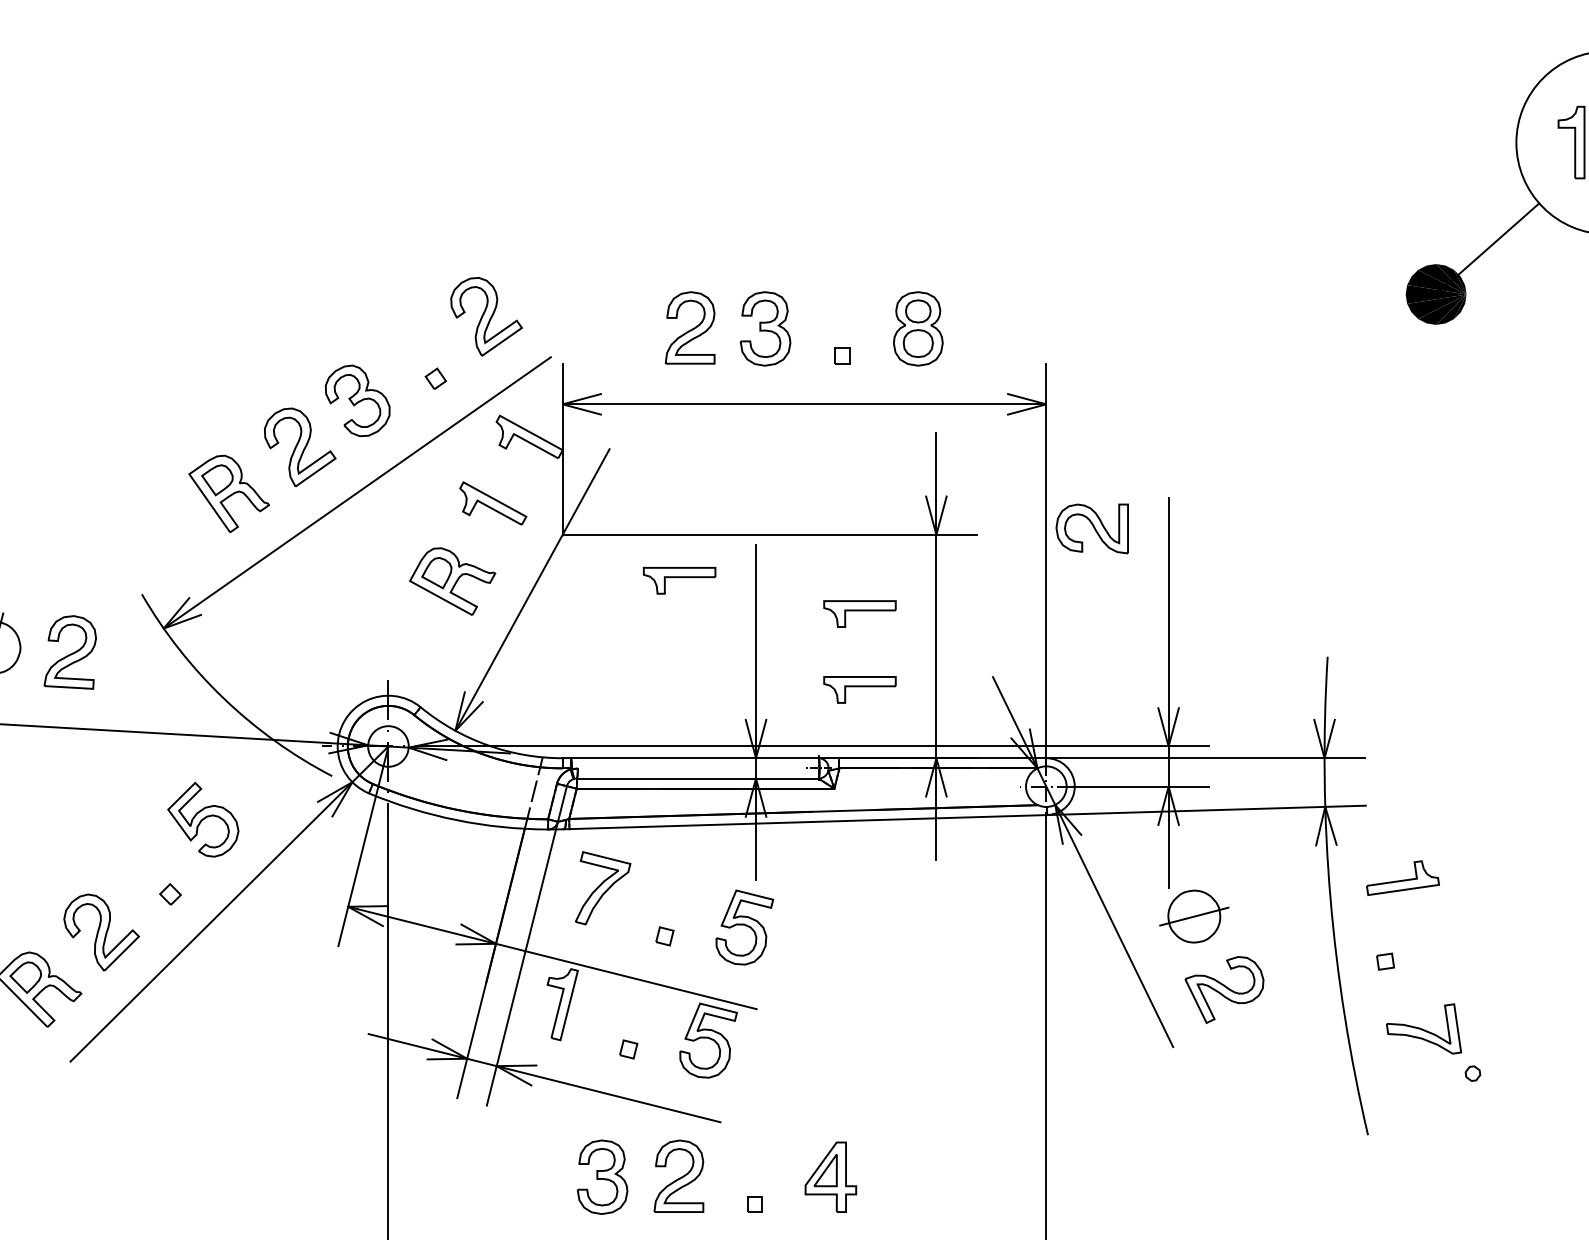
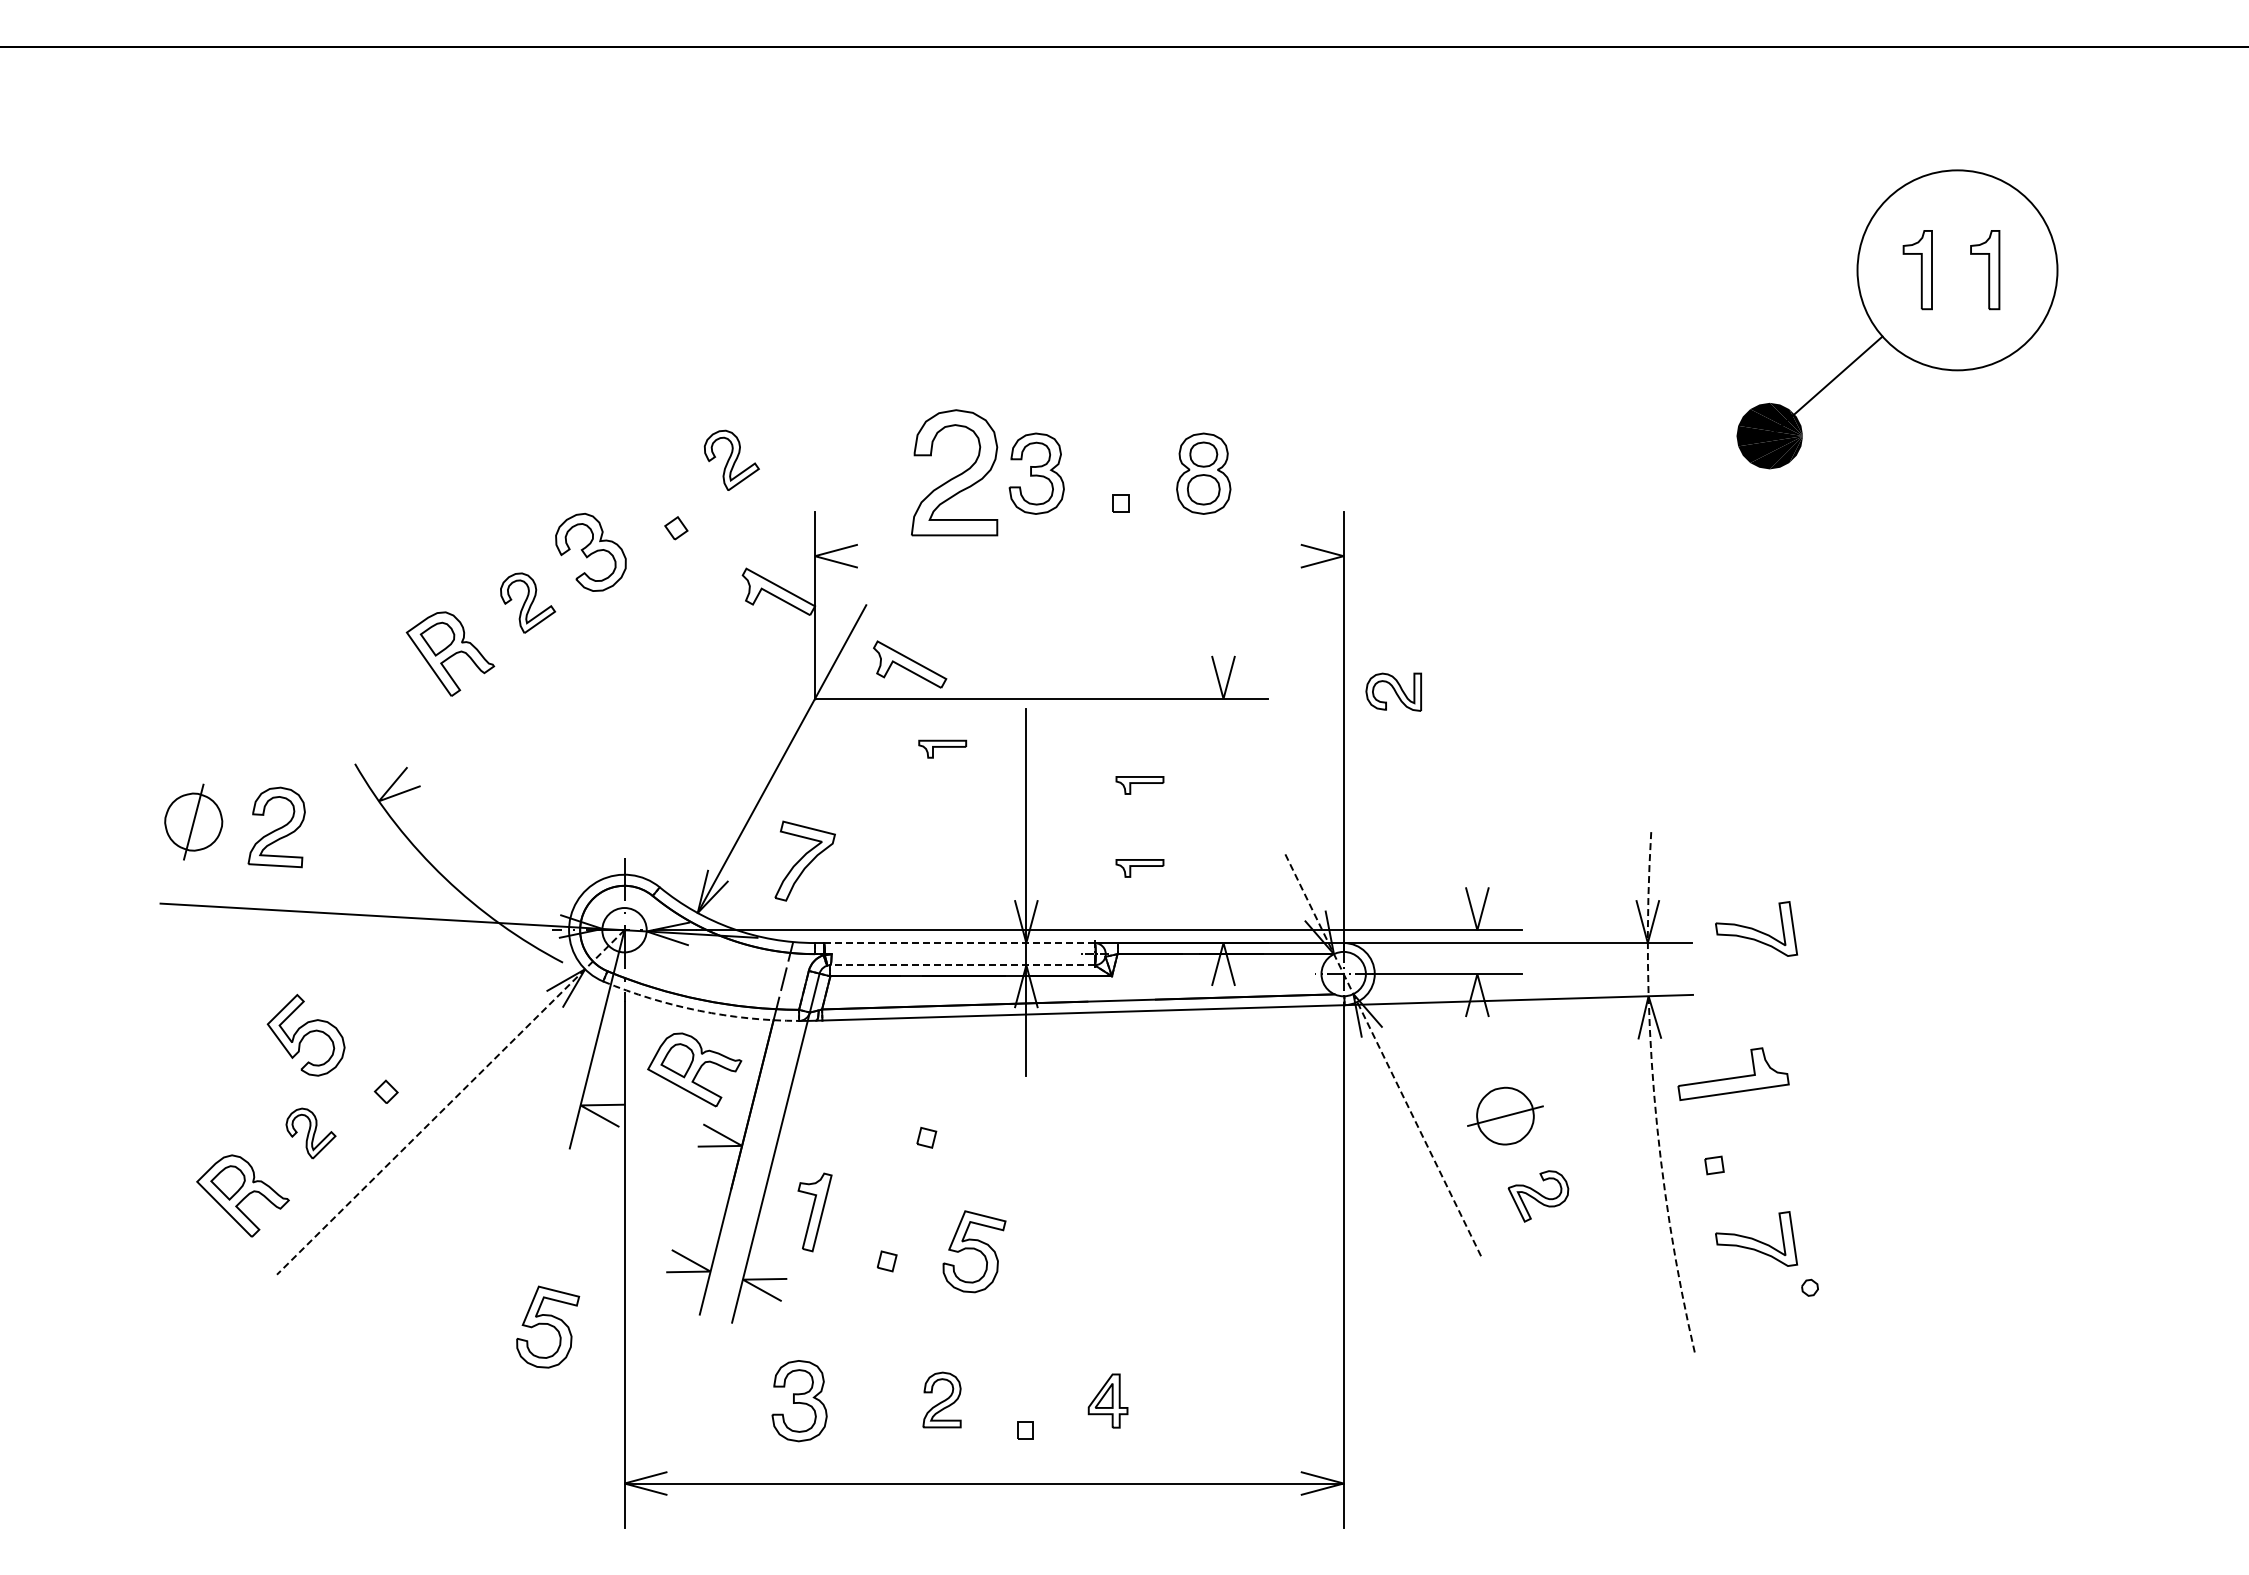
part: (486, 316) -> (731, 460), size x0.7
part: (689, 327) -> (953, 472), size x1.6
line: (804, 404) -> (1079, 556), removed
part: (299, 446) -> (527, 602), size x0.7
line: (357, 492) -> (590, 652), removed
part: (493, 503) -> (910, 664), moved
part: (1091, 528) -> (1393, 691), size x0.7
part: (452, 581) -> (694, 1069), moved
part: (679, 581) -> (942, 749), size x0.6
part: (859, 614) -> (1139, 785), size x0.6
line: (936, 646) -> (1223, 820), removed
part: (859, 690) -> (1139, 868), size x0.6
line: (1168, 692) -> (1477, 871), removed
part: (1423, 744) -> (1756, 928), added
line: (693, 758) -> (958, 943), solid -> dashed
line: (697, 778) -> (962, 965), solid -> dashed
part: (202, 819) -> (305, 1035), moved
arc: (457, 819) -> (699, 1010), solid -> dashed
line: (1082, 862) -> (1383, 1056), solid -> dashed
part: (1402, 877) -> (1733, 1073), size x1.4
part: (602, 887) -> (804, 860), moved
arc: (1330, 897) -> (1654, 1095), solid -> dashed
line: (229, 904) -> (450, 1102), solid -> dashed
part: (745, 926) -> (548, 1326), moved
part: (101, 932) -> (310, 1133), size x0.6
line: (552, 958) -> (803, 1161), removed
part: (1224, 990) -> (1538, 1196), size x0.7
line: (543, 1077) -> (794, 1292), removed
part: (678, 1175) -> (941, 1399), size x0.7
part: (830, 1176) -> (1107, 1400), size x0.7
part: (602, 1177) -> (799, 1401), moved

